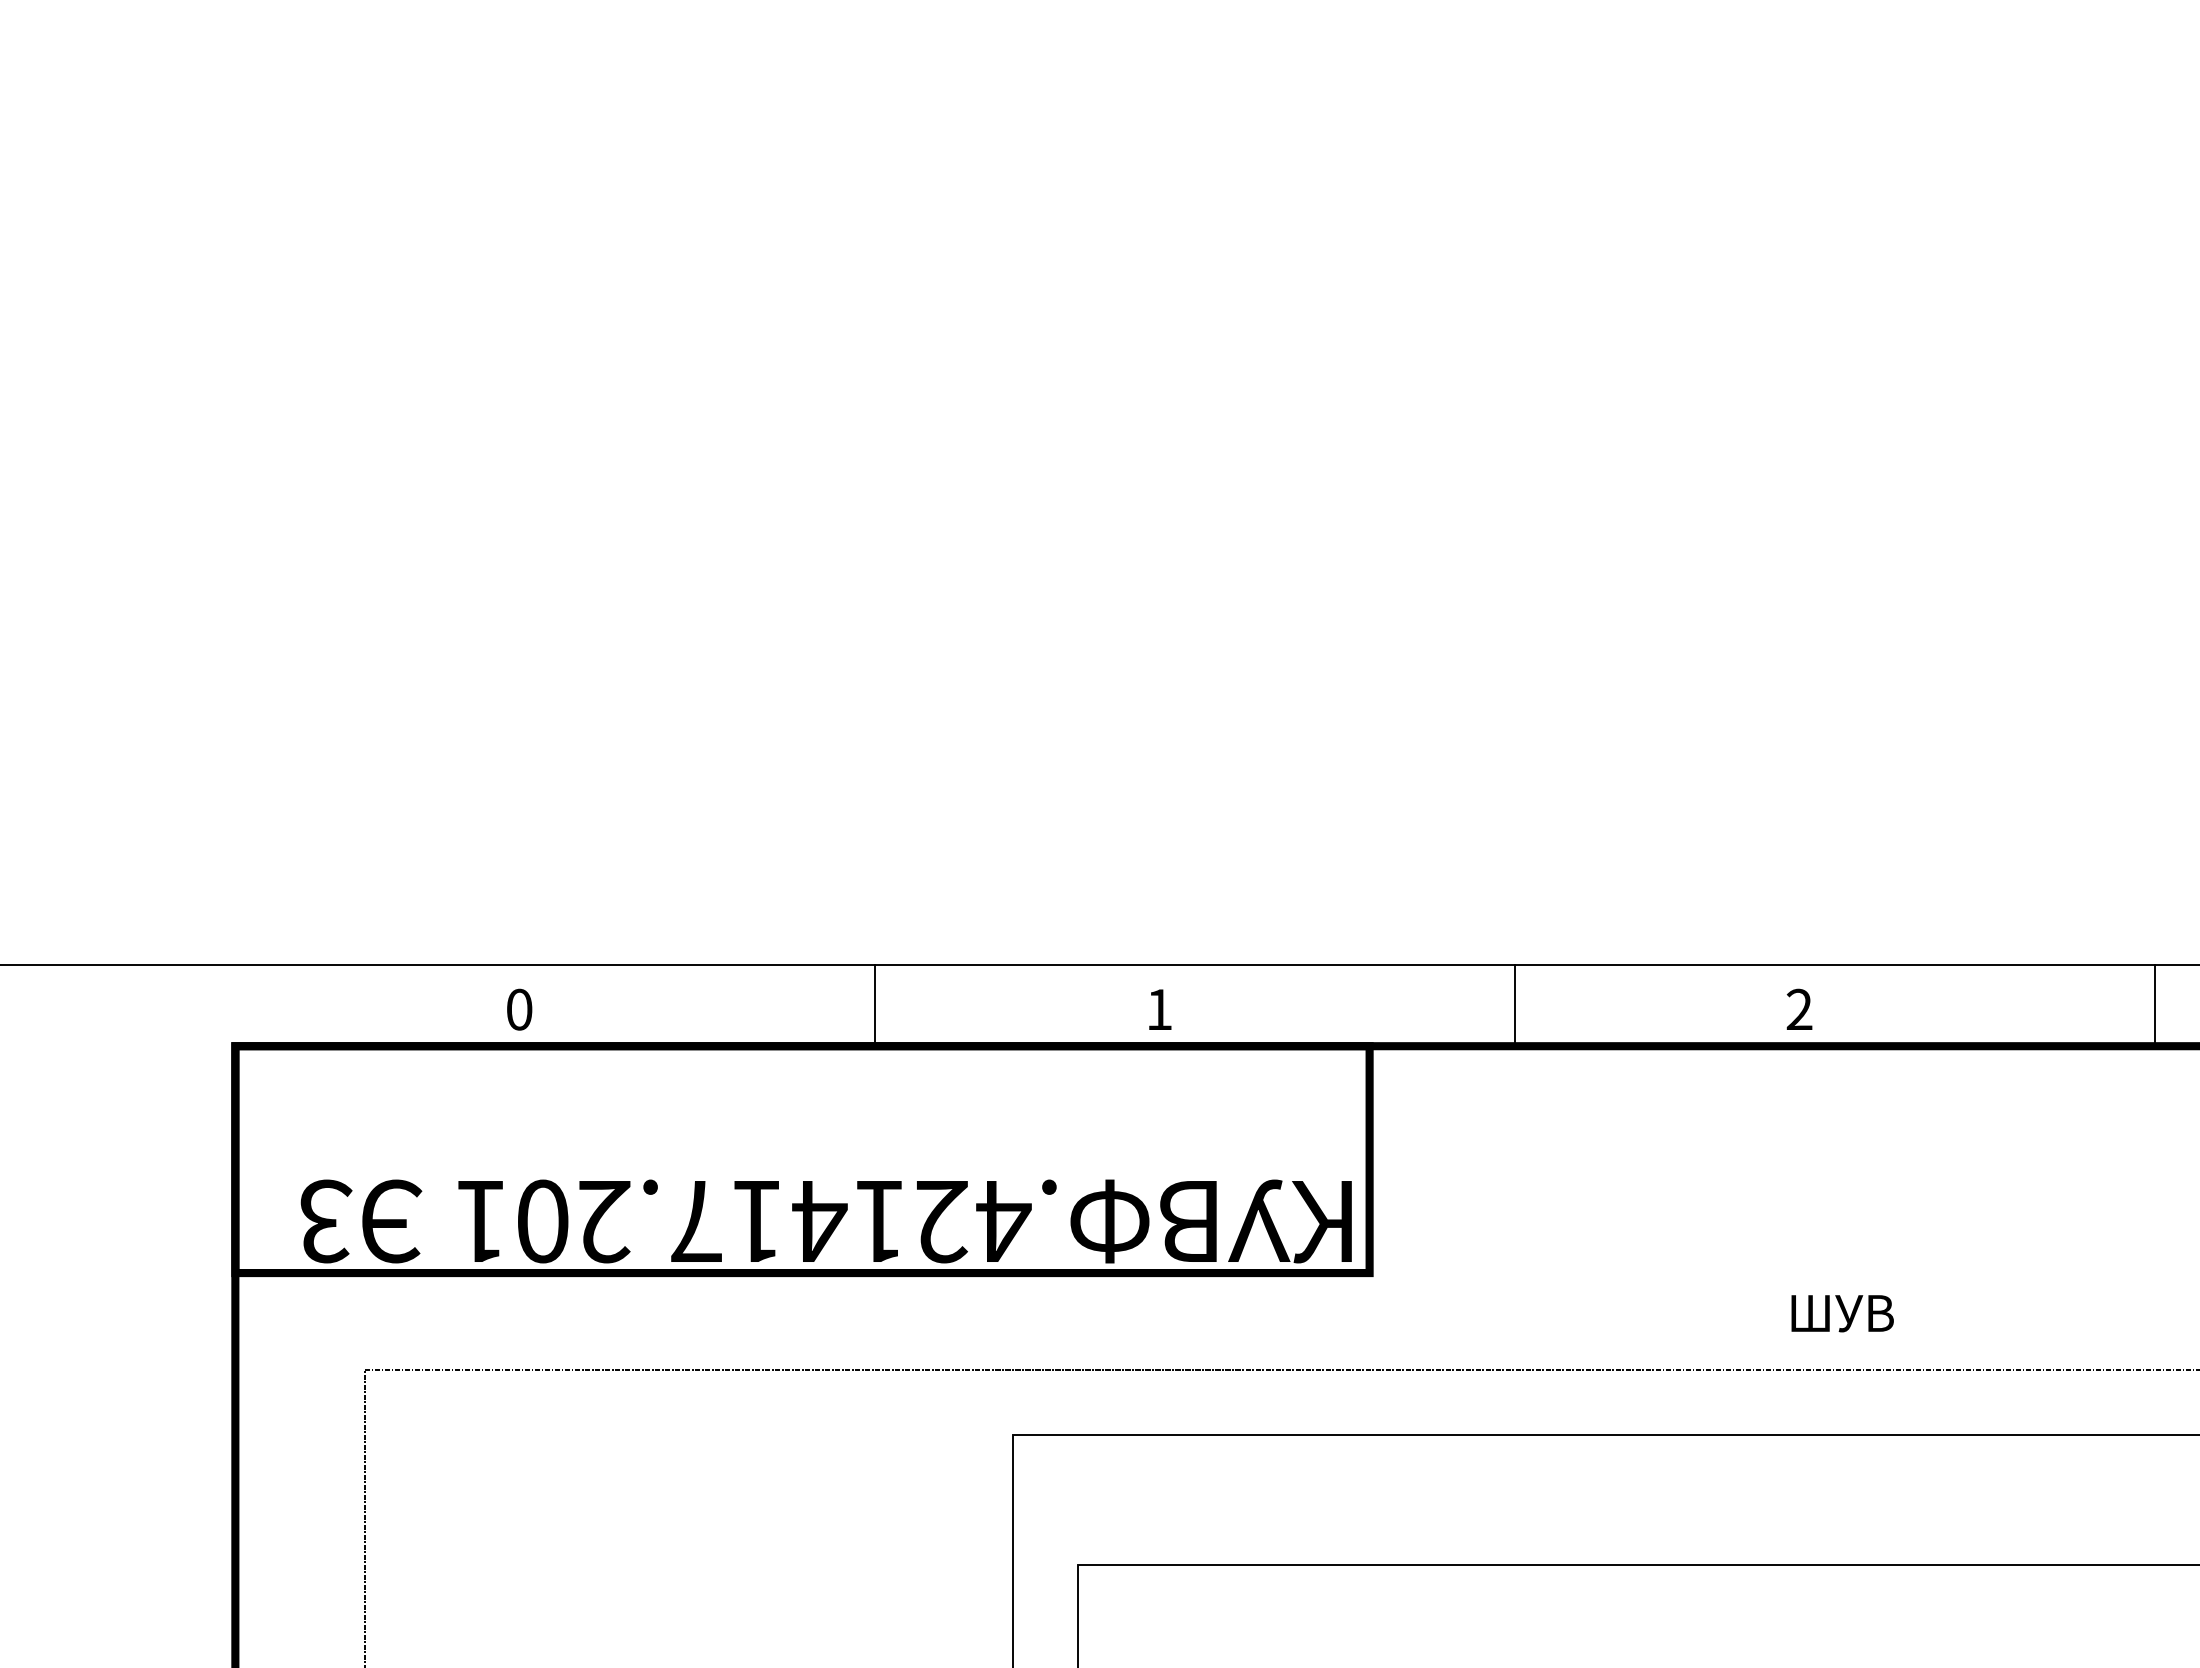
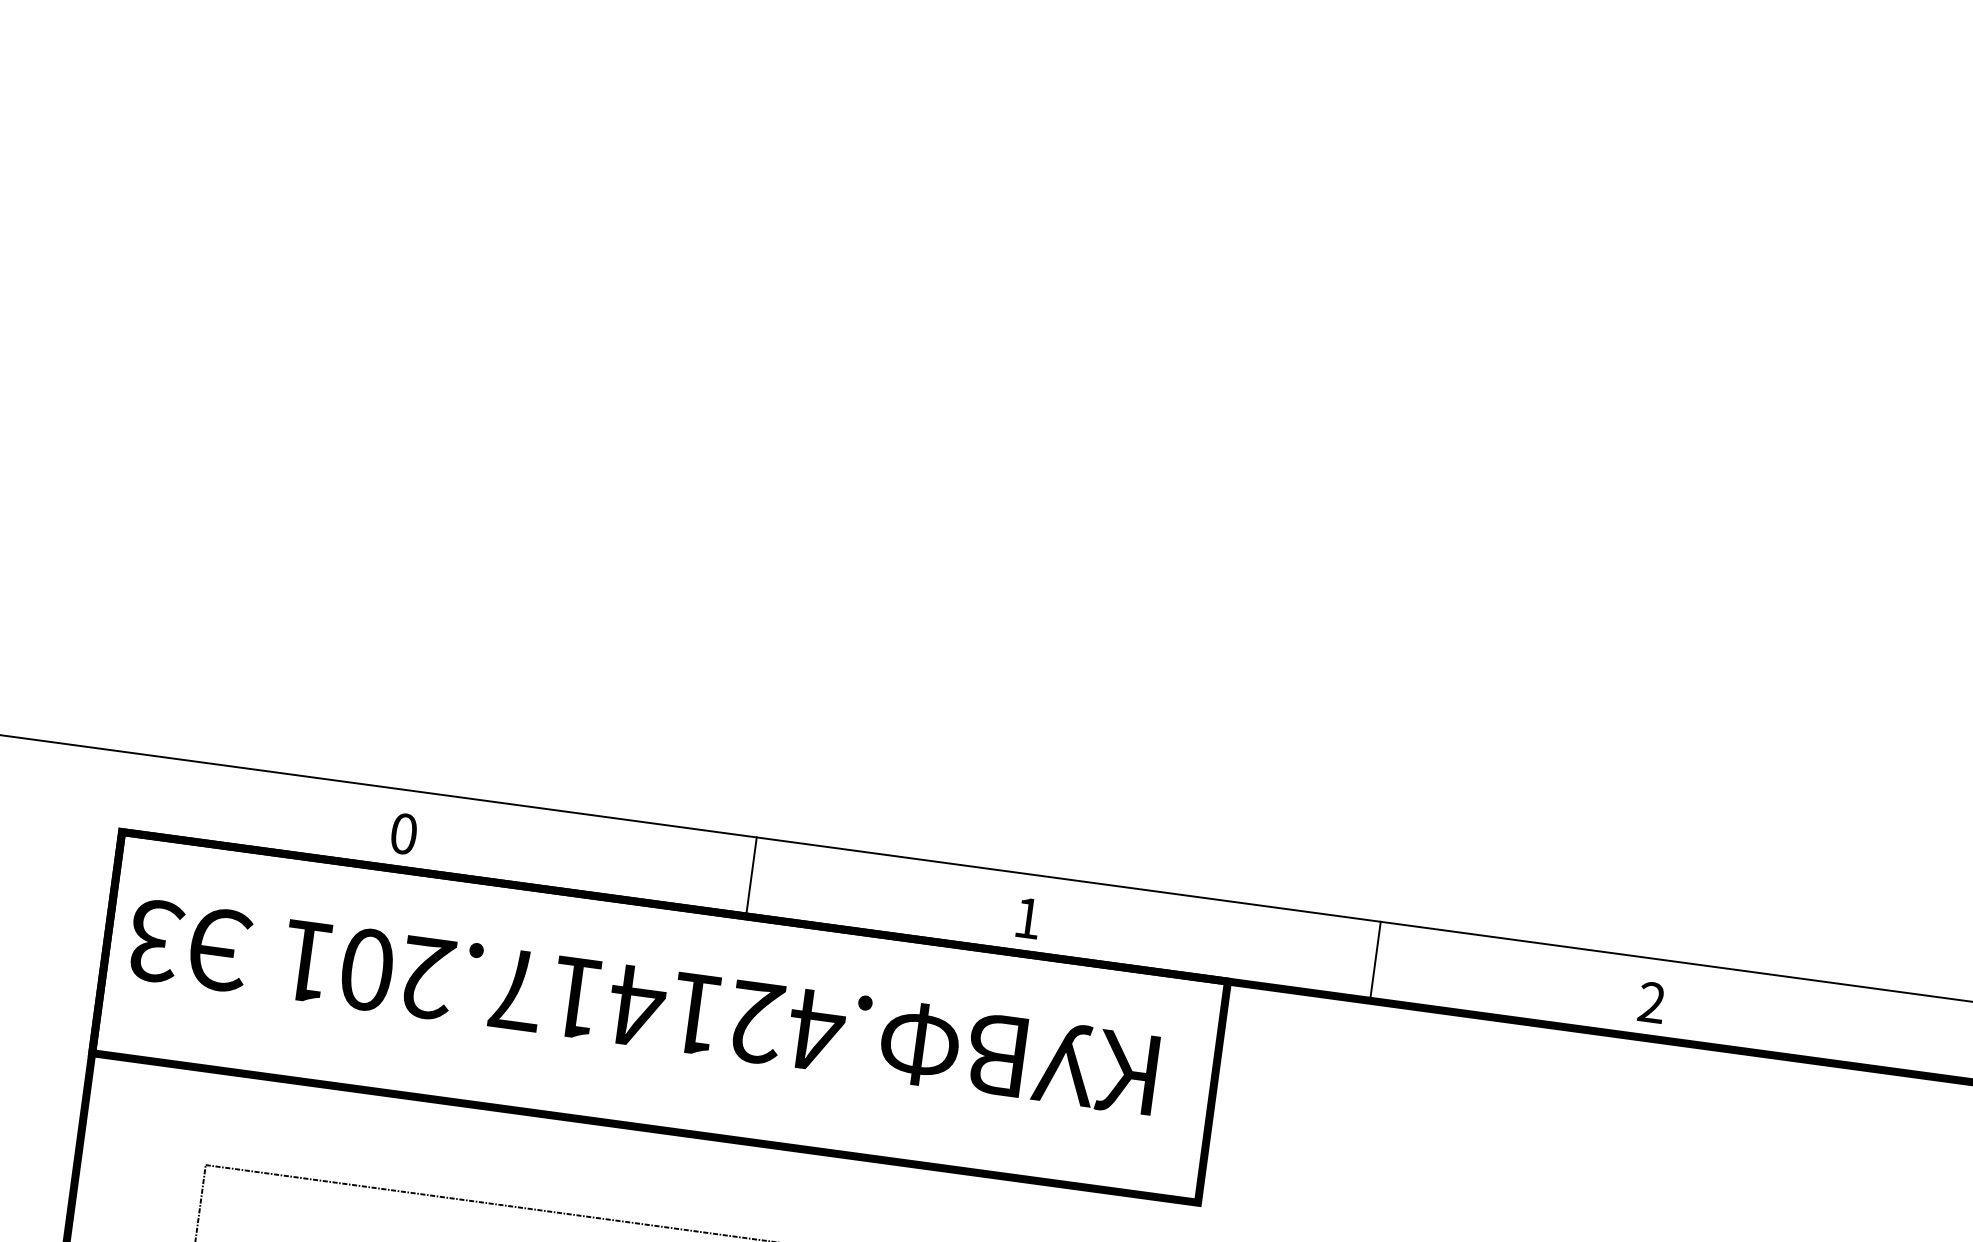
text: (825, 1221) -> (642, 1006), moved

